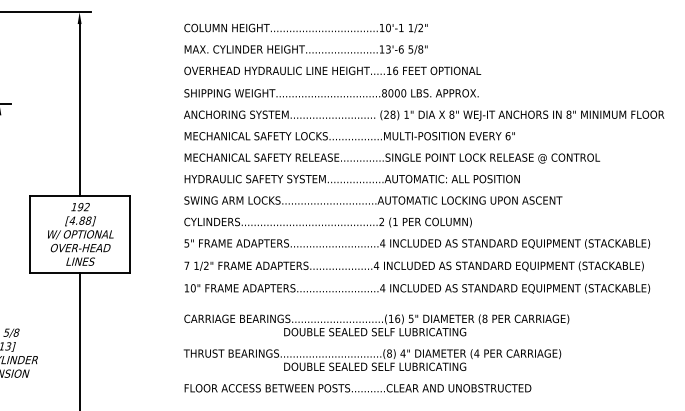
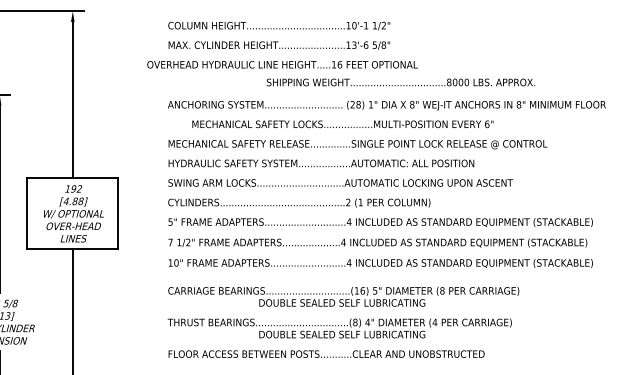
text: (332, 70) -> (282, 64), moved
text: (331, 93) -> (400, 82), moved
text: (349, 136) -> (342, 124), moved

